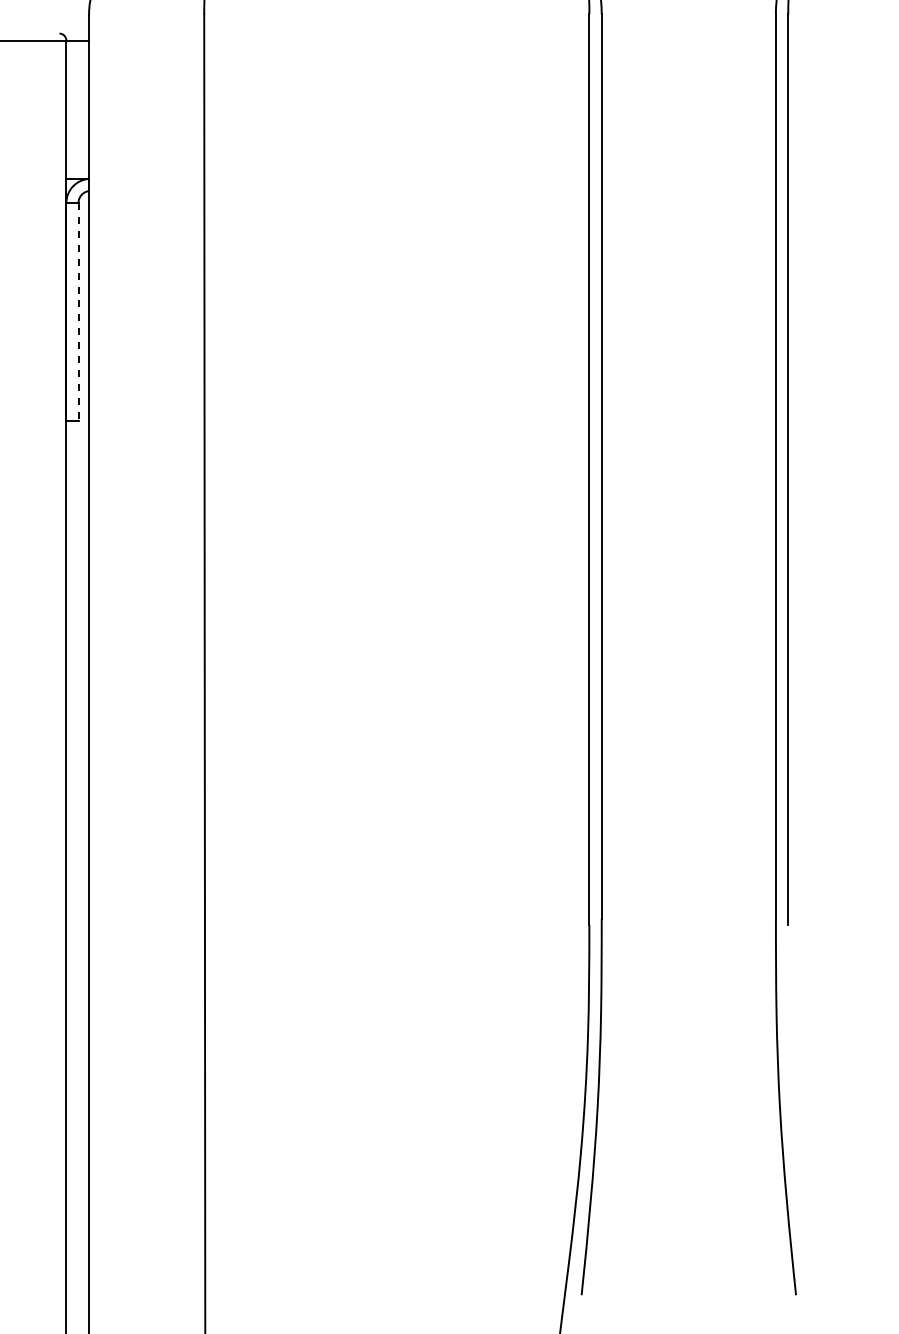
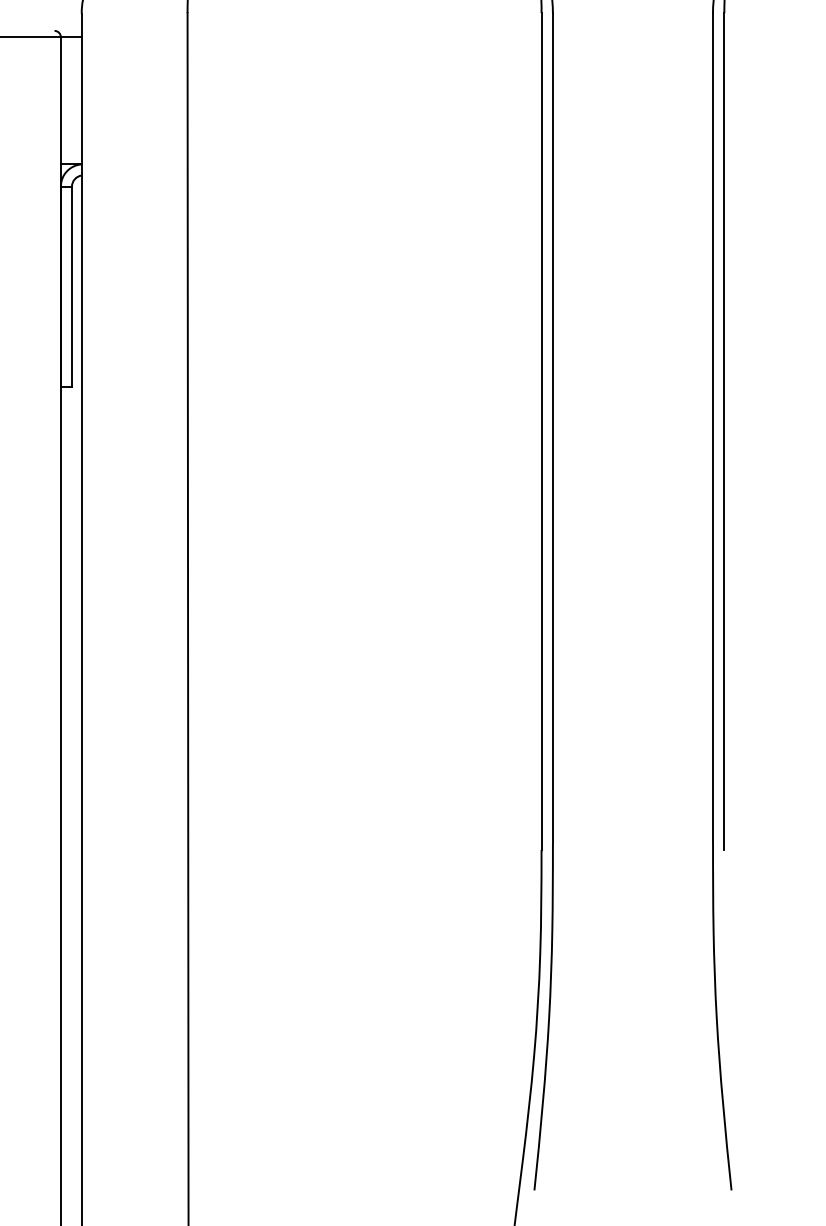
line: (78, 311) -> (72, 286), dashed -> solid

